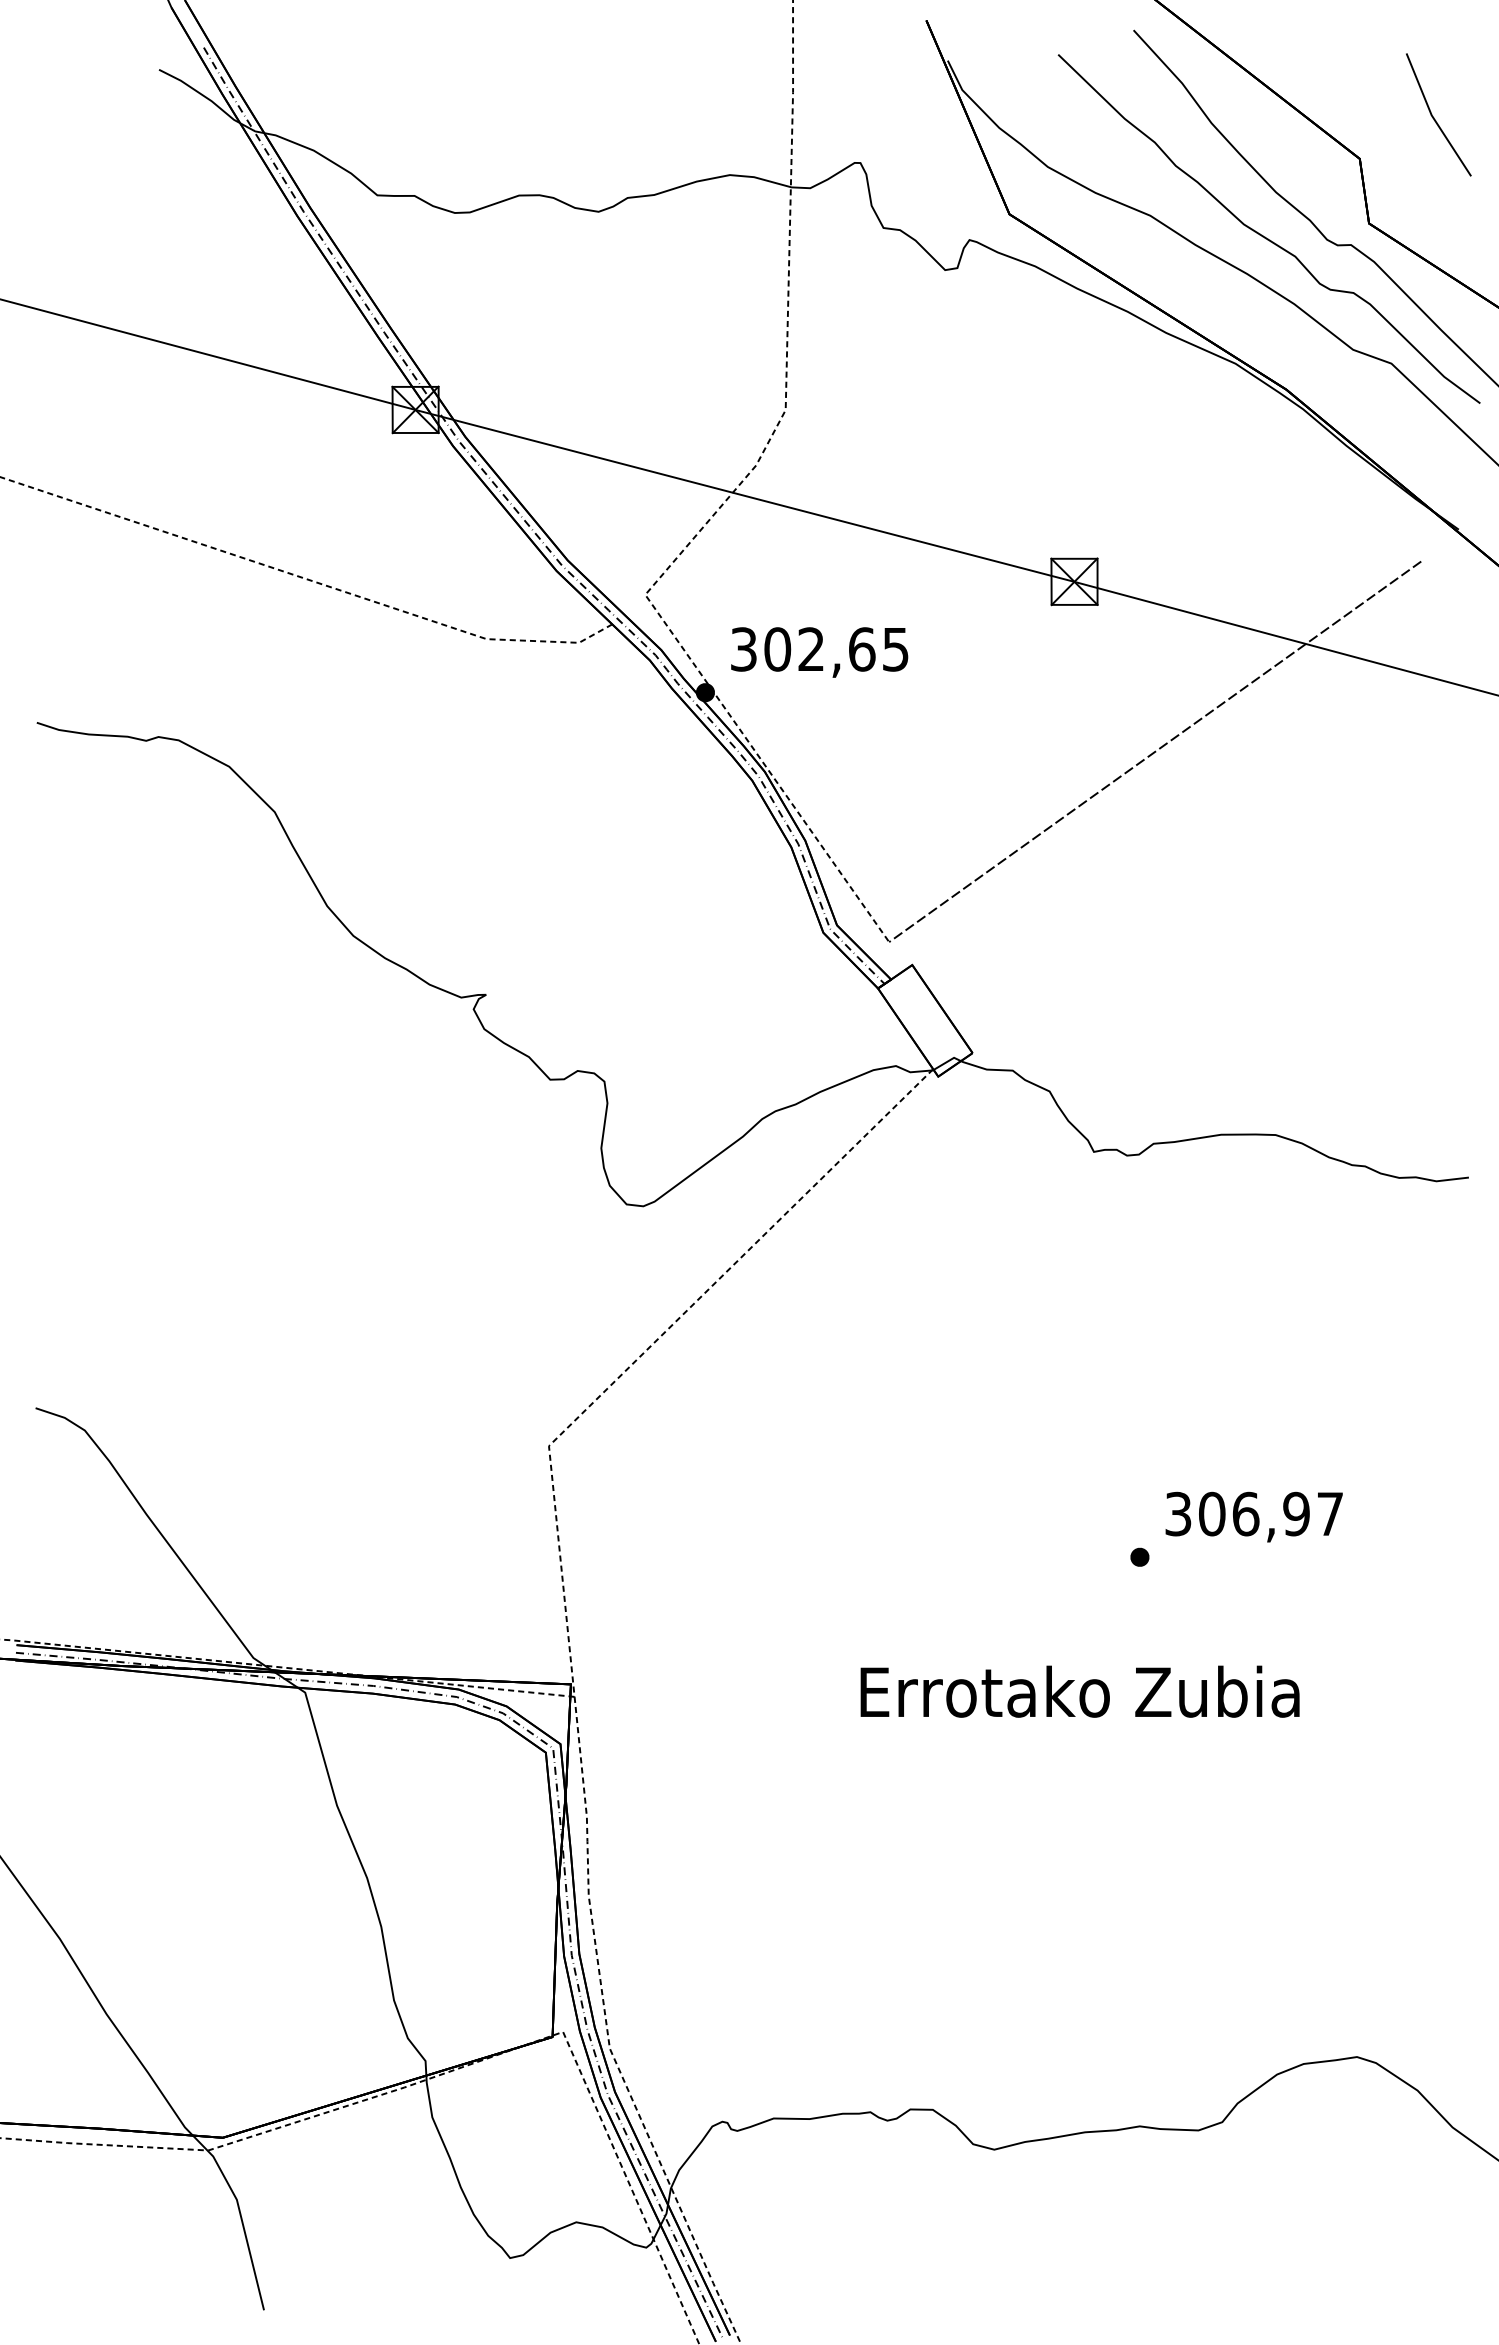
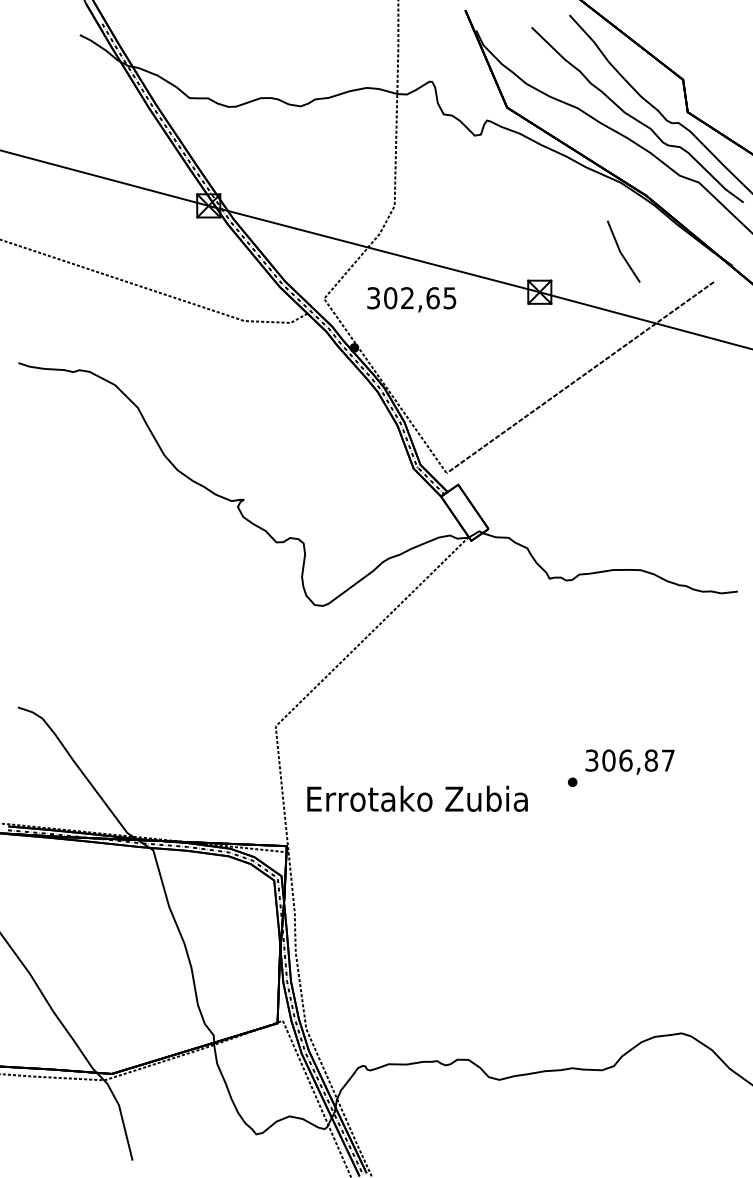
line: (1434, 114) -> (621, 251), moved
text: (819, 651) -> (411, 299), moved
text: (1294, 1513) -> (650, 760), 306,97 -> 306,87
text: (1079, 1691) -> (417, 798), moved

